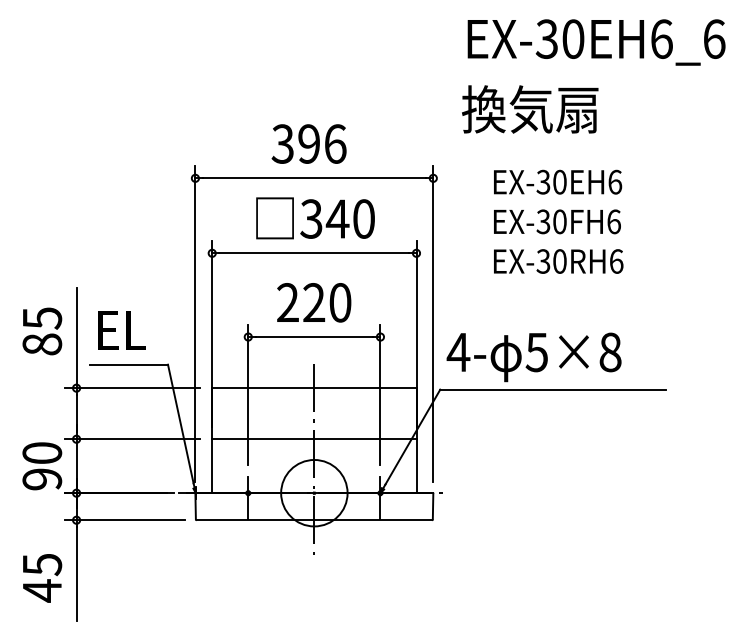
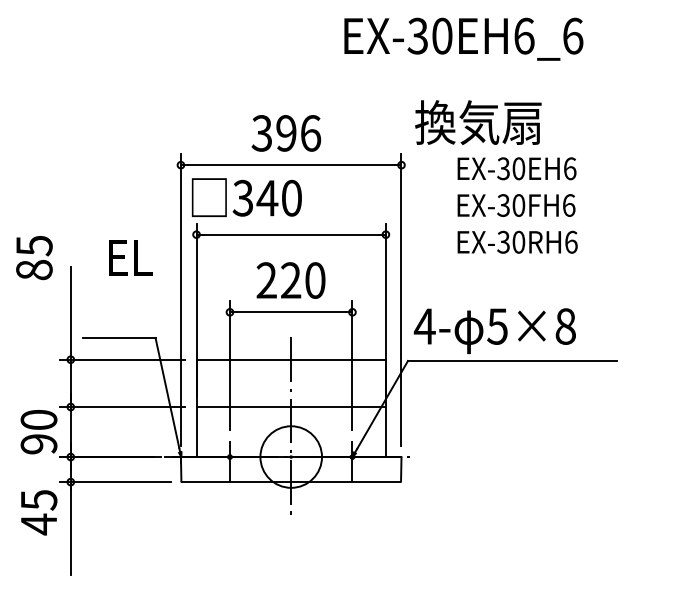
text: (596, 42) -> (463, 39), moved
text: (530, 109) -> (478, 122), moved
text: (315, 218) -> (246, 197), moved
text: (121, 330) -> (130, 258), moved
text: (42, 331) -> (34, 258), moved
text: (42, 578) -> (39, 512), moved

